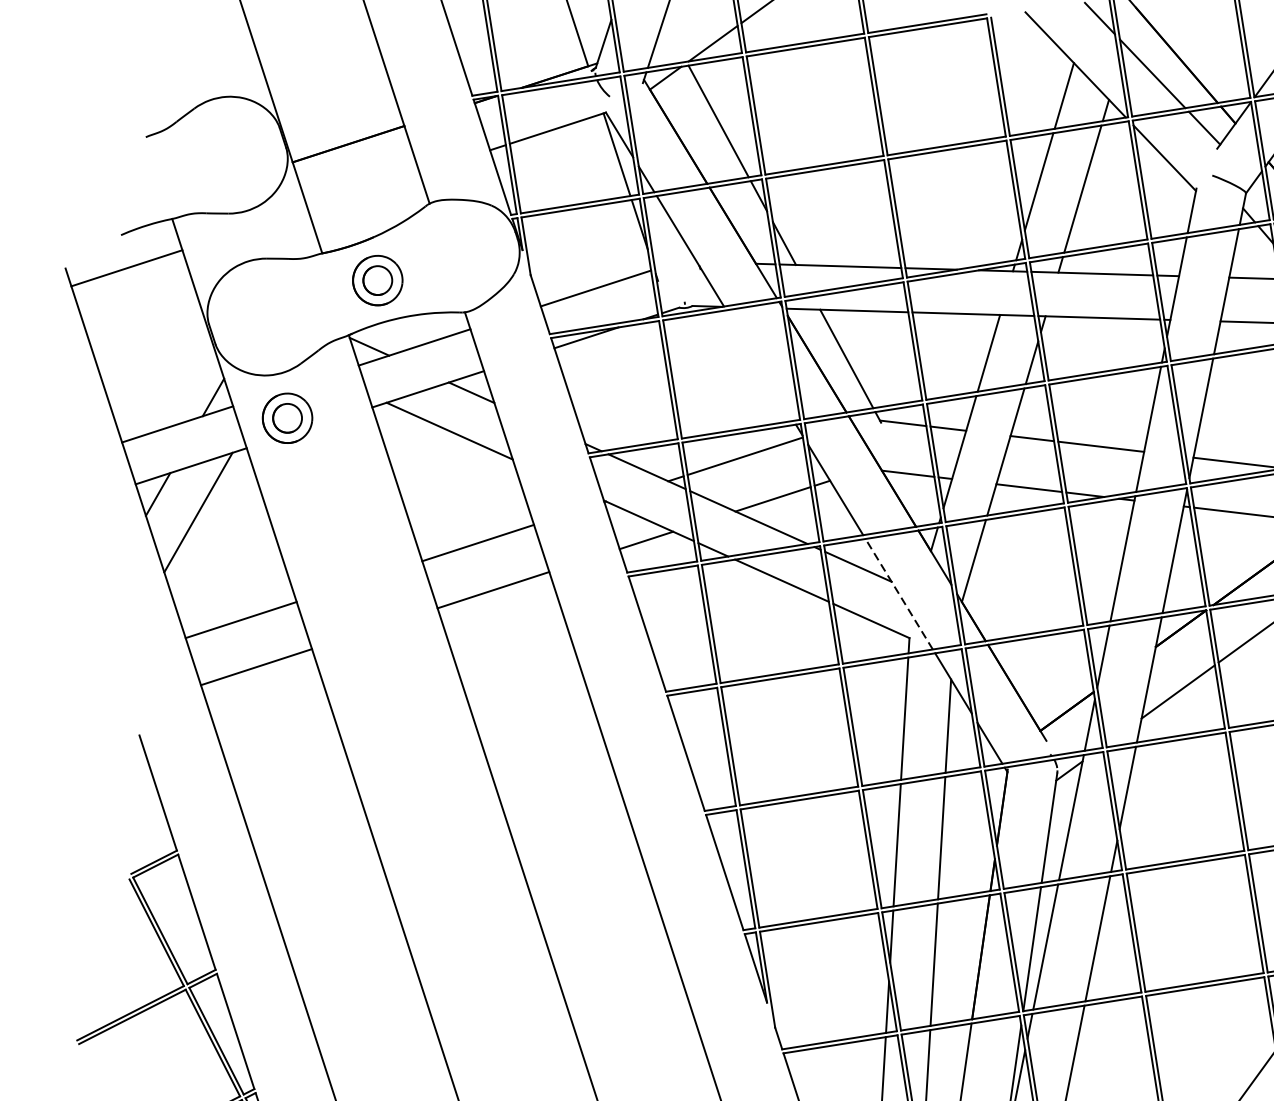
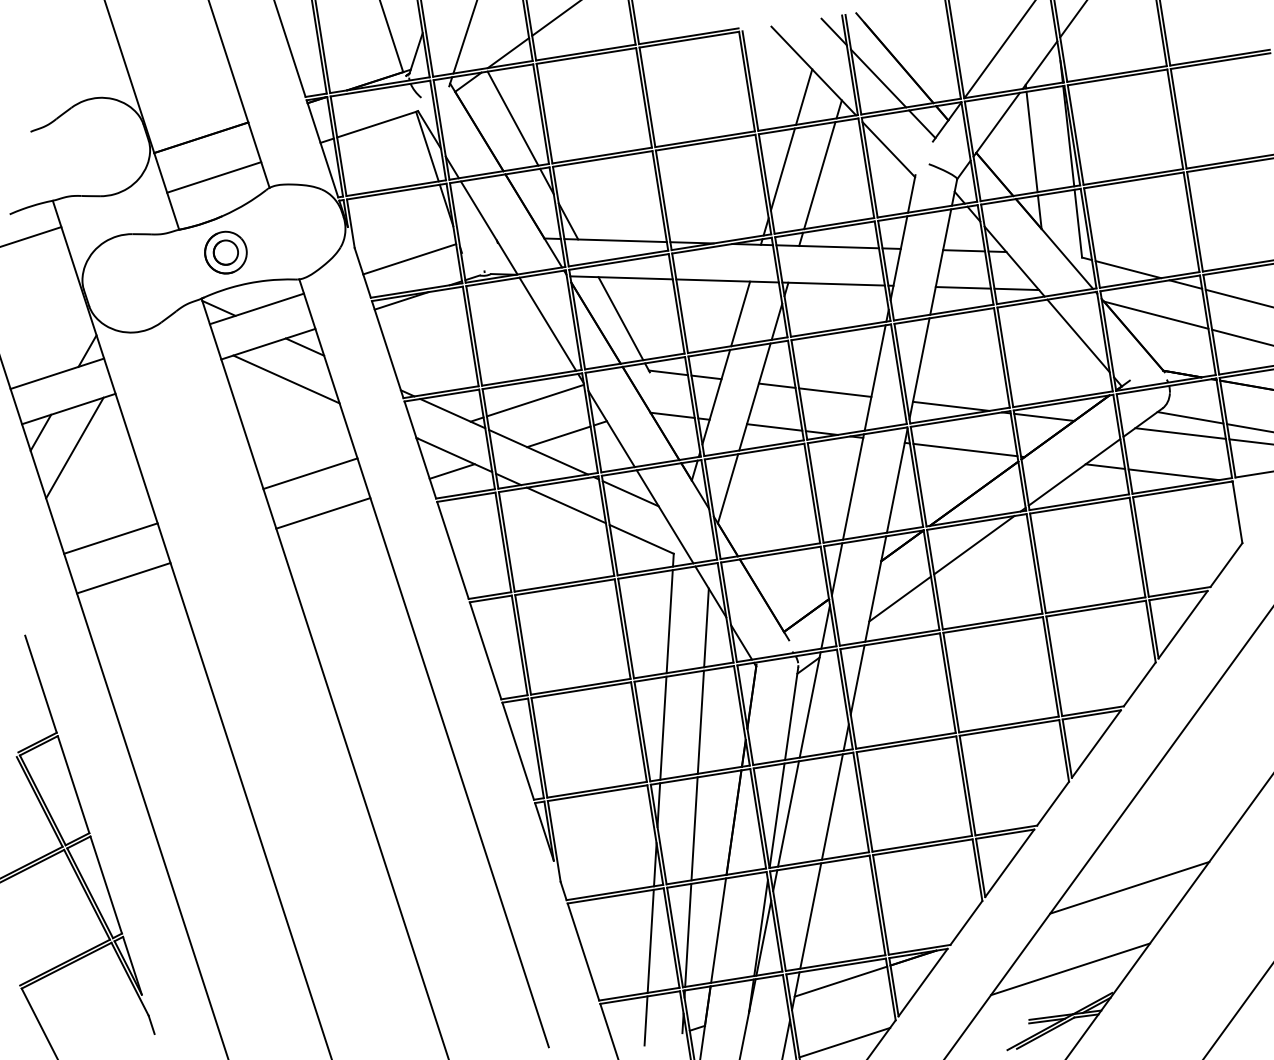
line: (364, 191) -> (214, 177), added
line: (759, 364) -> (547, 323), added
part: (287, 418) -> (149, 368), removed
line: (898, 593) -> (664, 516), dashed -> solid

